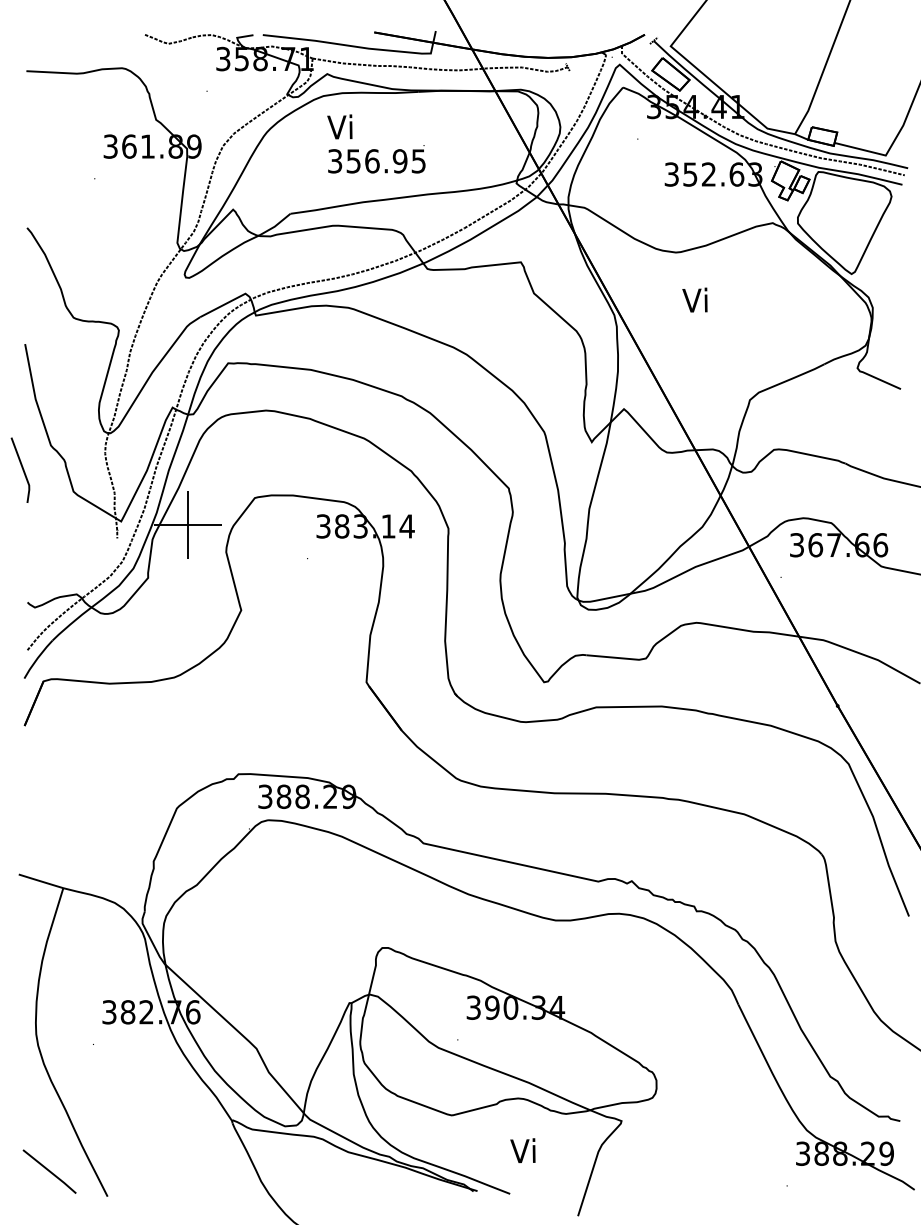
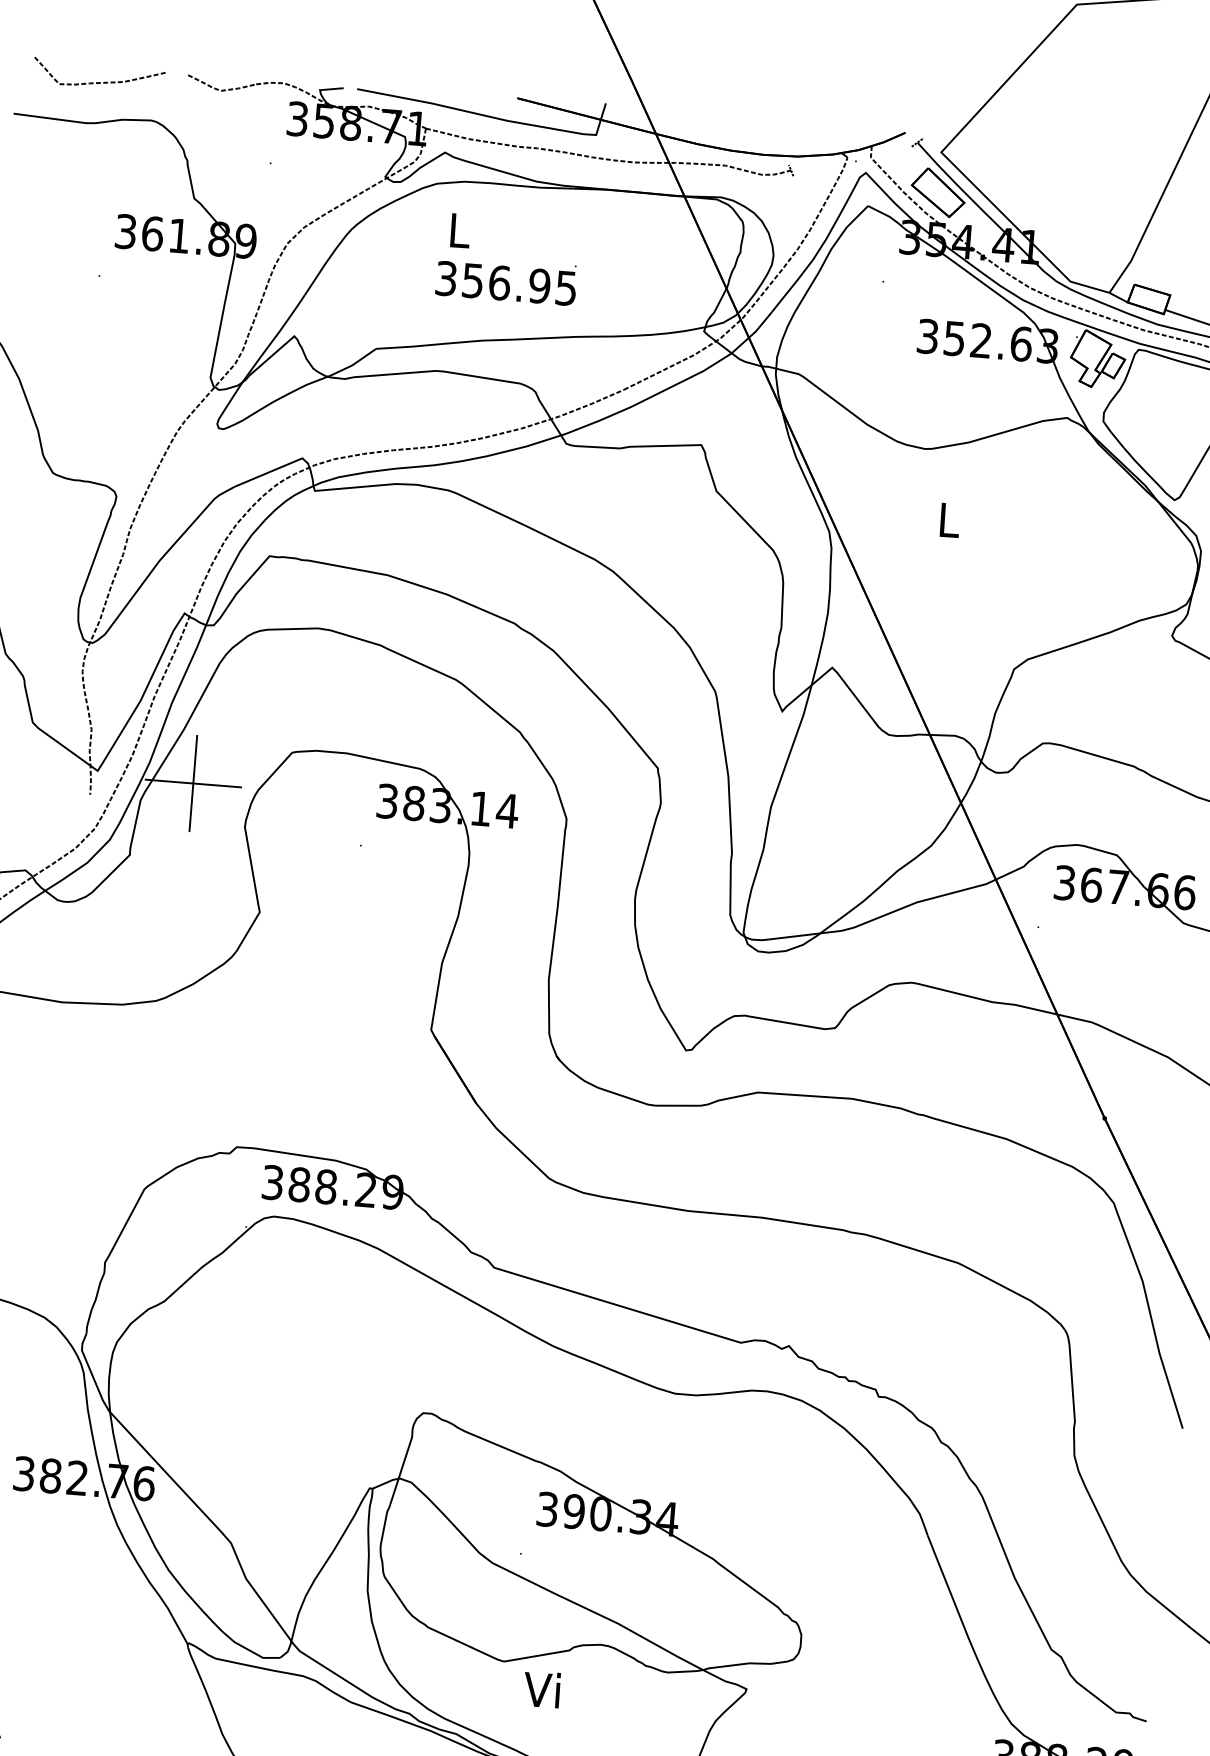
curve: (83, 44) -> (98, 81), added
text: (339, 126) -> (456, 229), Vi -> L
text: (694, 299) -> (946, 518), Vi -> L
text: (522, 1150) -> (541, 1689), moved

